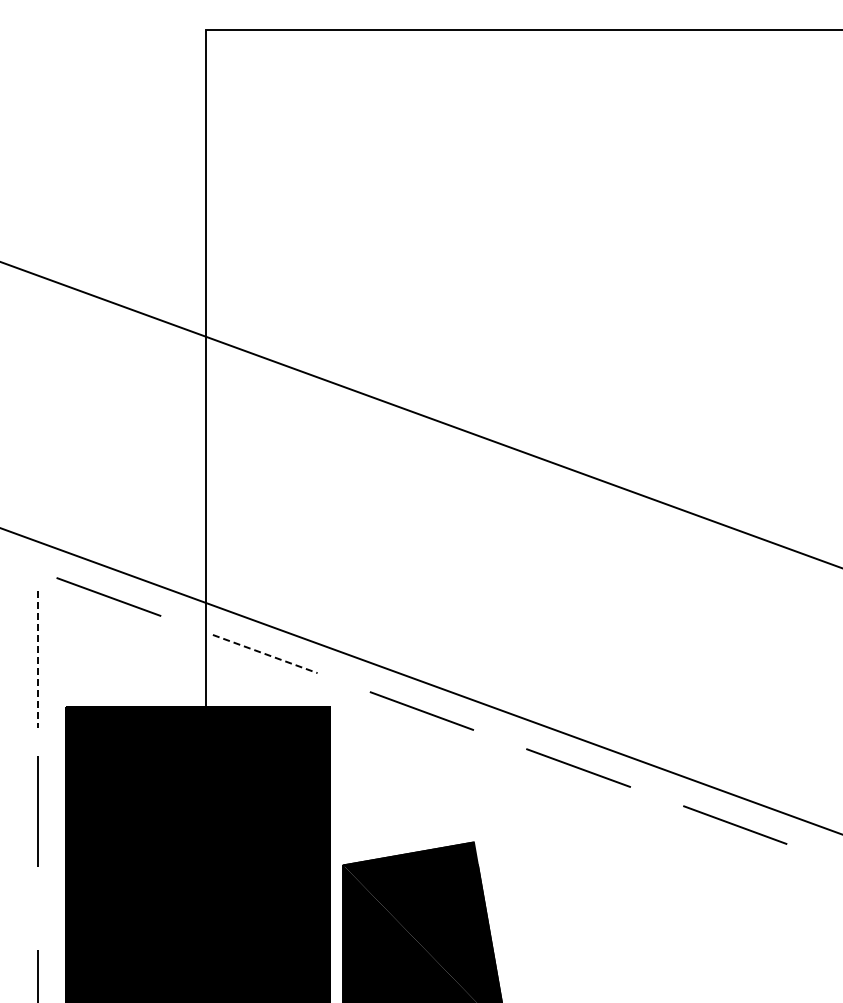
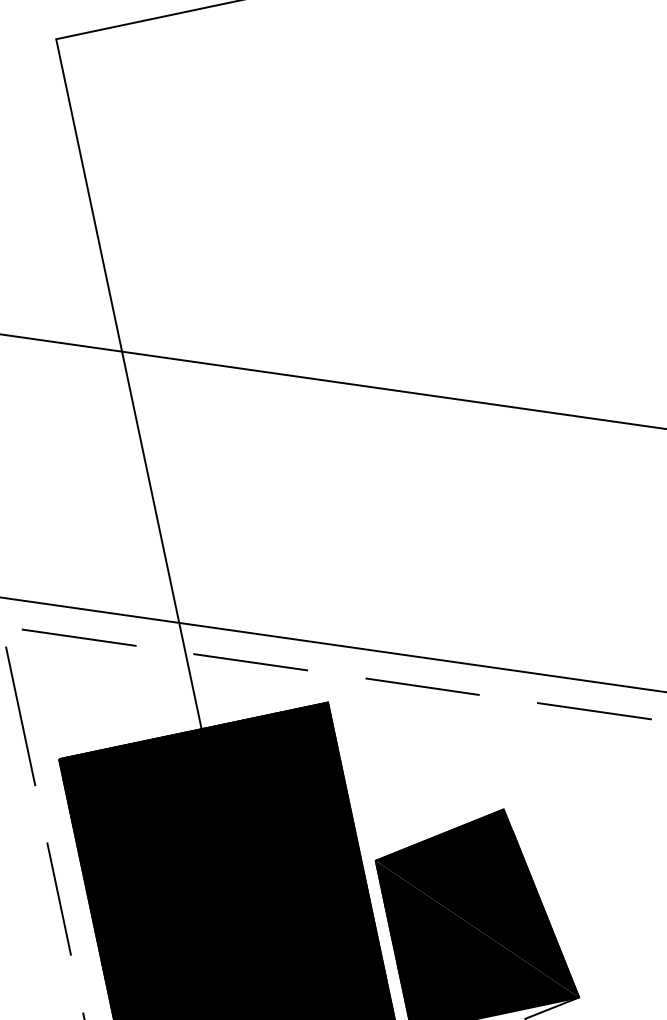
line: (265, 654) -> (251, 662), dashed -> solid
line: (38, 659) -> (20, 716), dashed -> solid
line: (37, 811) -> (58, 899), moved

